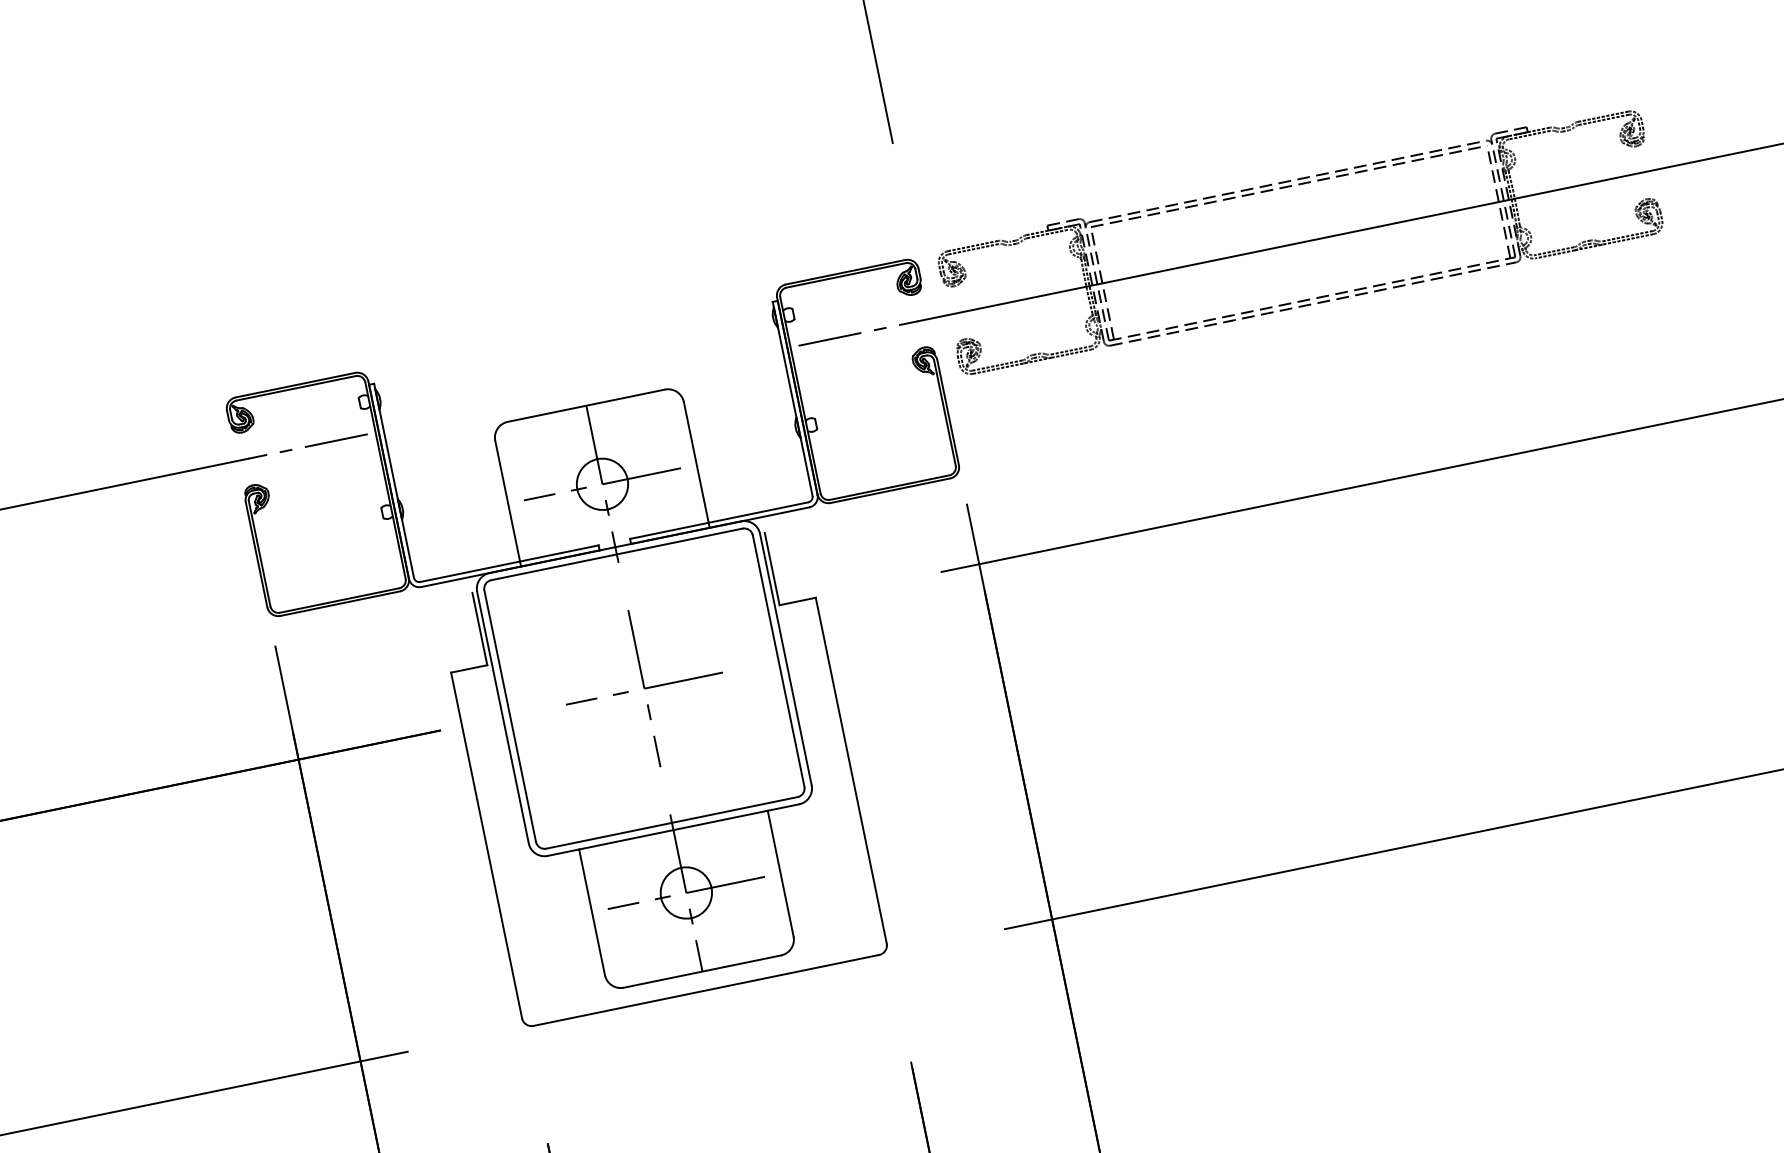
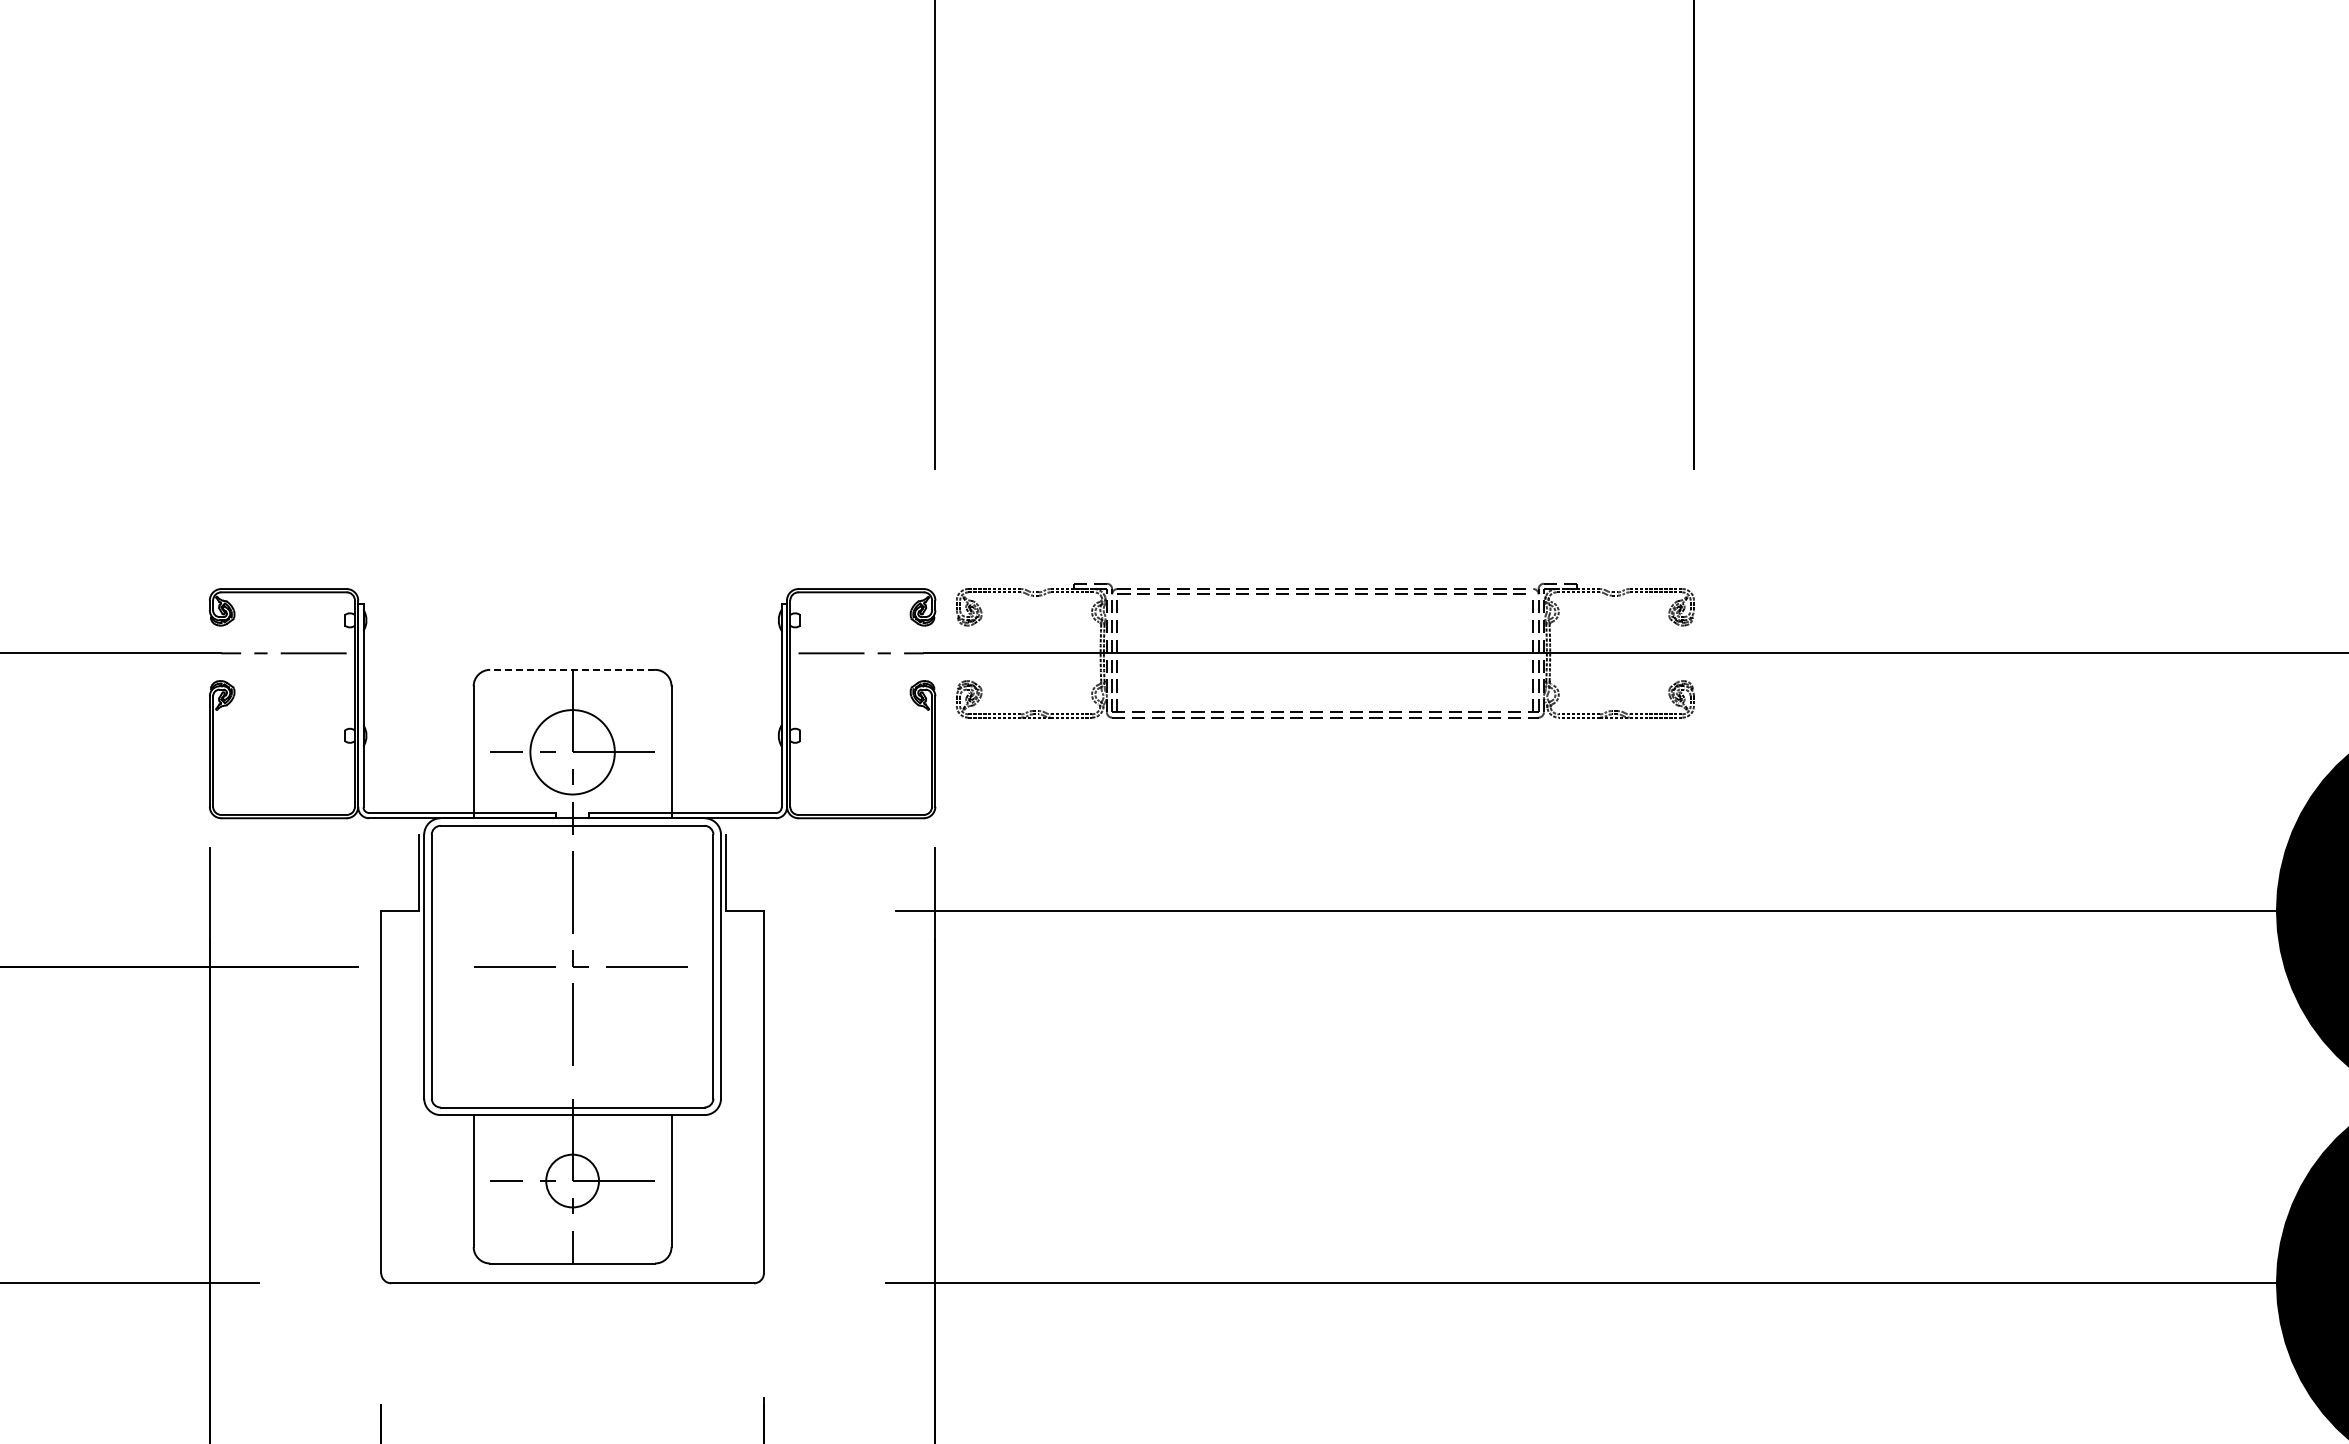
line: (586, 405) -> (572, 669), solid -> dashed
circle: (602, 483) -> (572, 751), size x1.6
part: (644, 688) -> (572, 966), size x1.4

